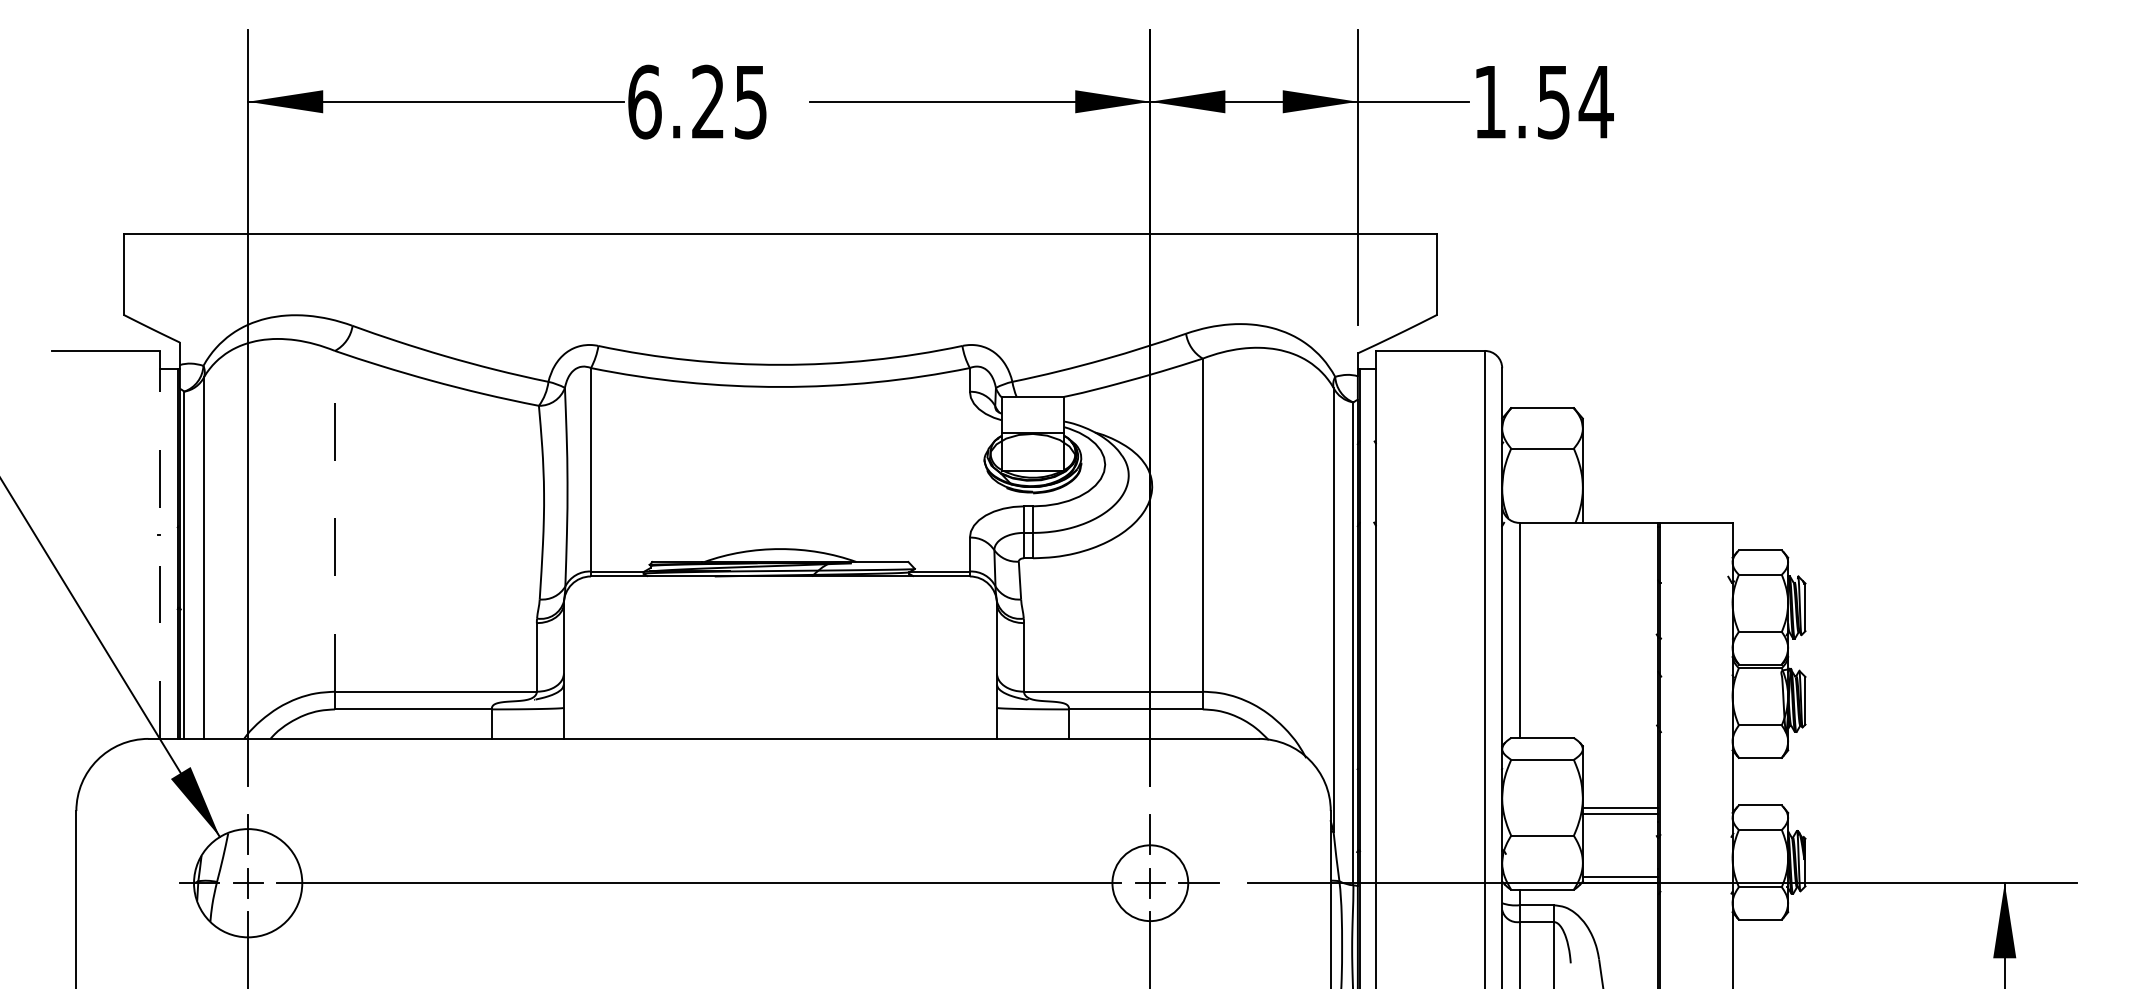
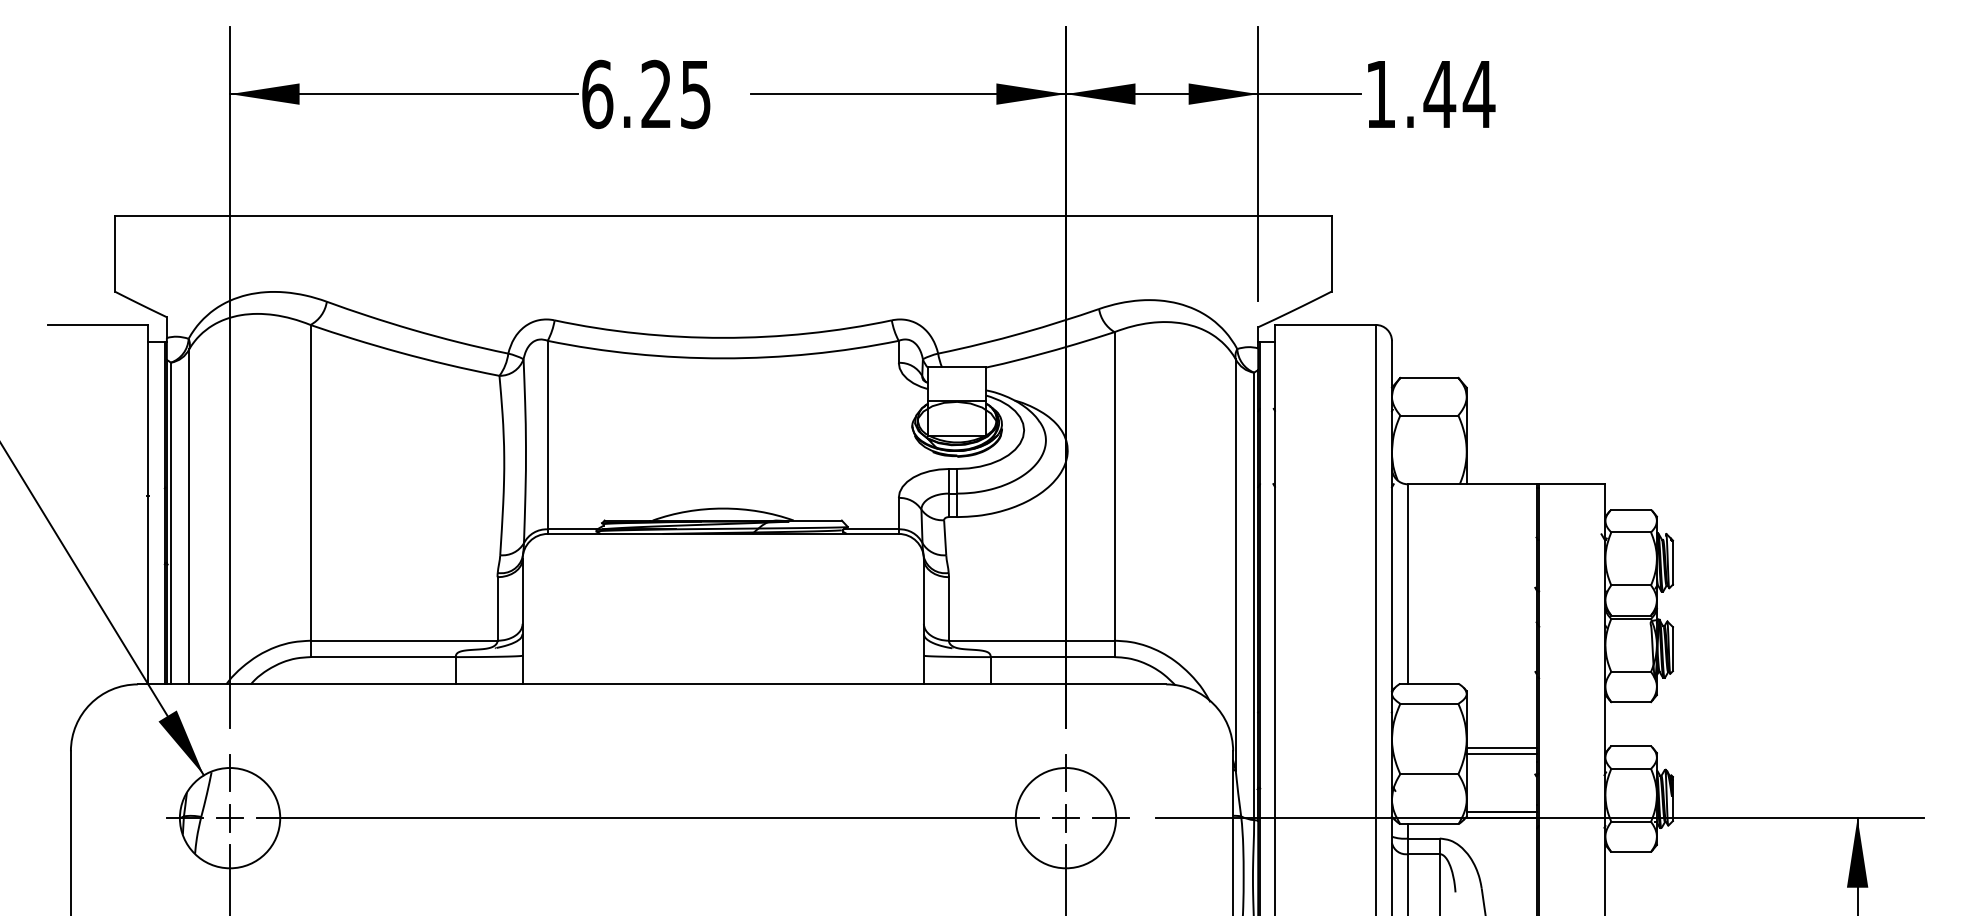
text: (1553, 103) -> (1439, 95), 1.54 -> 1.44
line: (334, 520) -> (310, 482), dashed -> solid
line: (160, 544) -> (148, 504), dashed -> solid
circle: (1149, 883) -> (1065, 818), size x1.43

